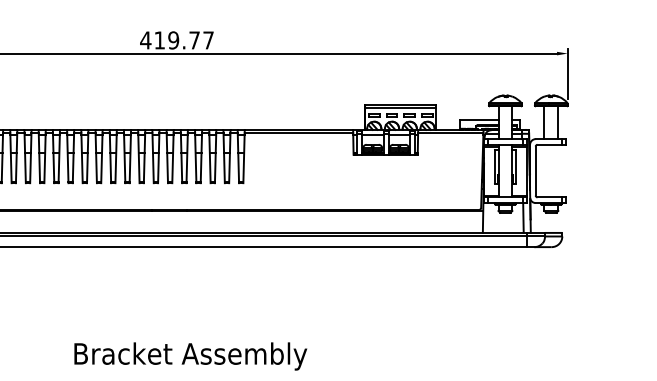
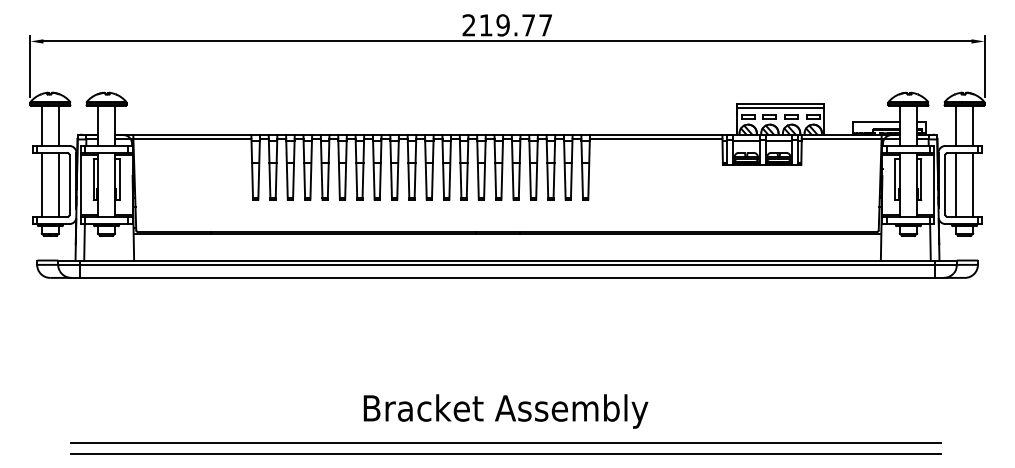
text: (146, 40) -> (469, 25), 419.77 -> 219.77
line: (544, 170) -> (956, 184), added
line: (558, 170) -> (973, 184), added
text: (190, 356) -> (505, 411), moved

